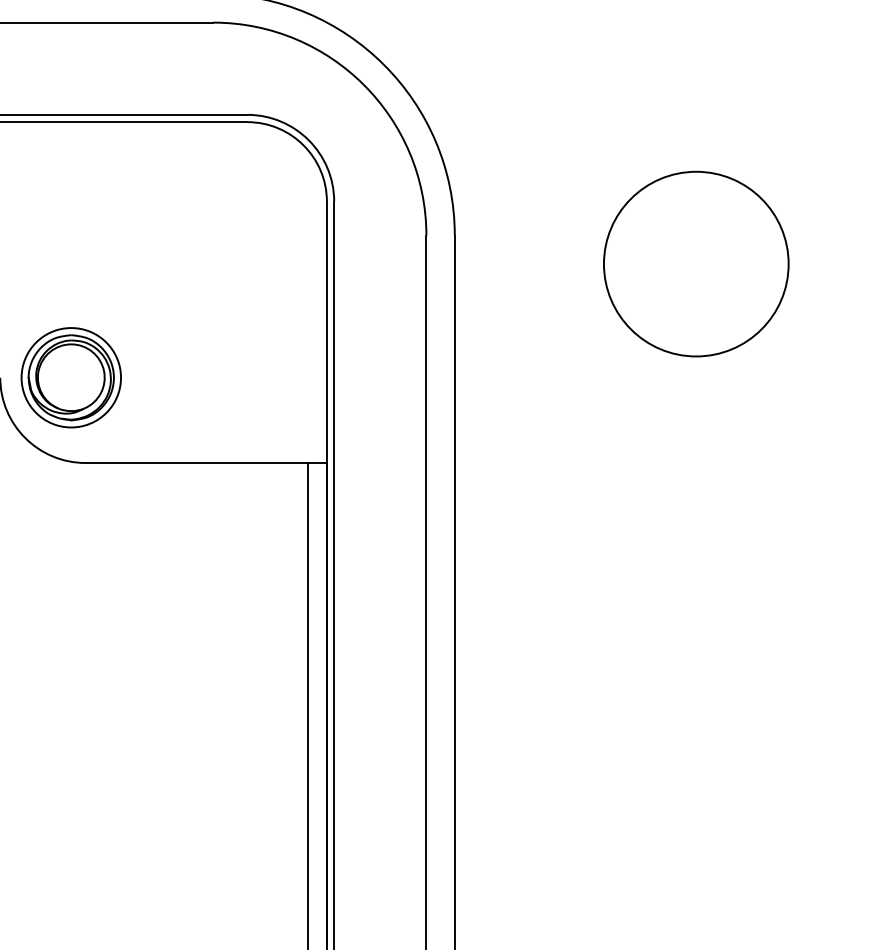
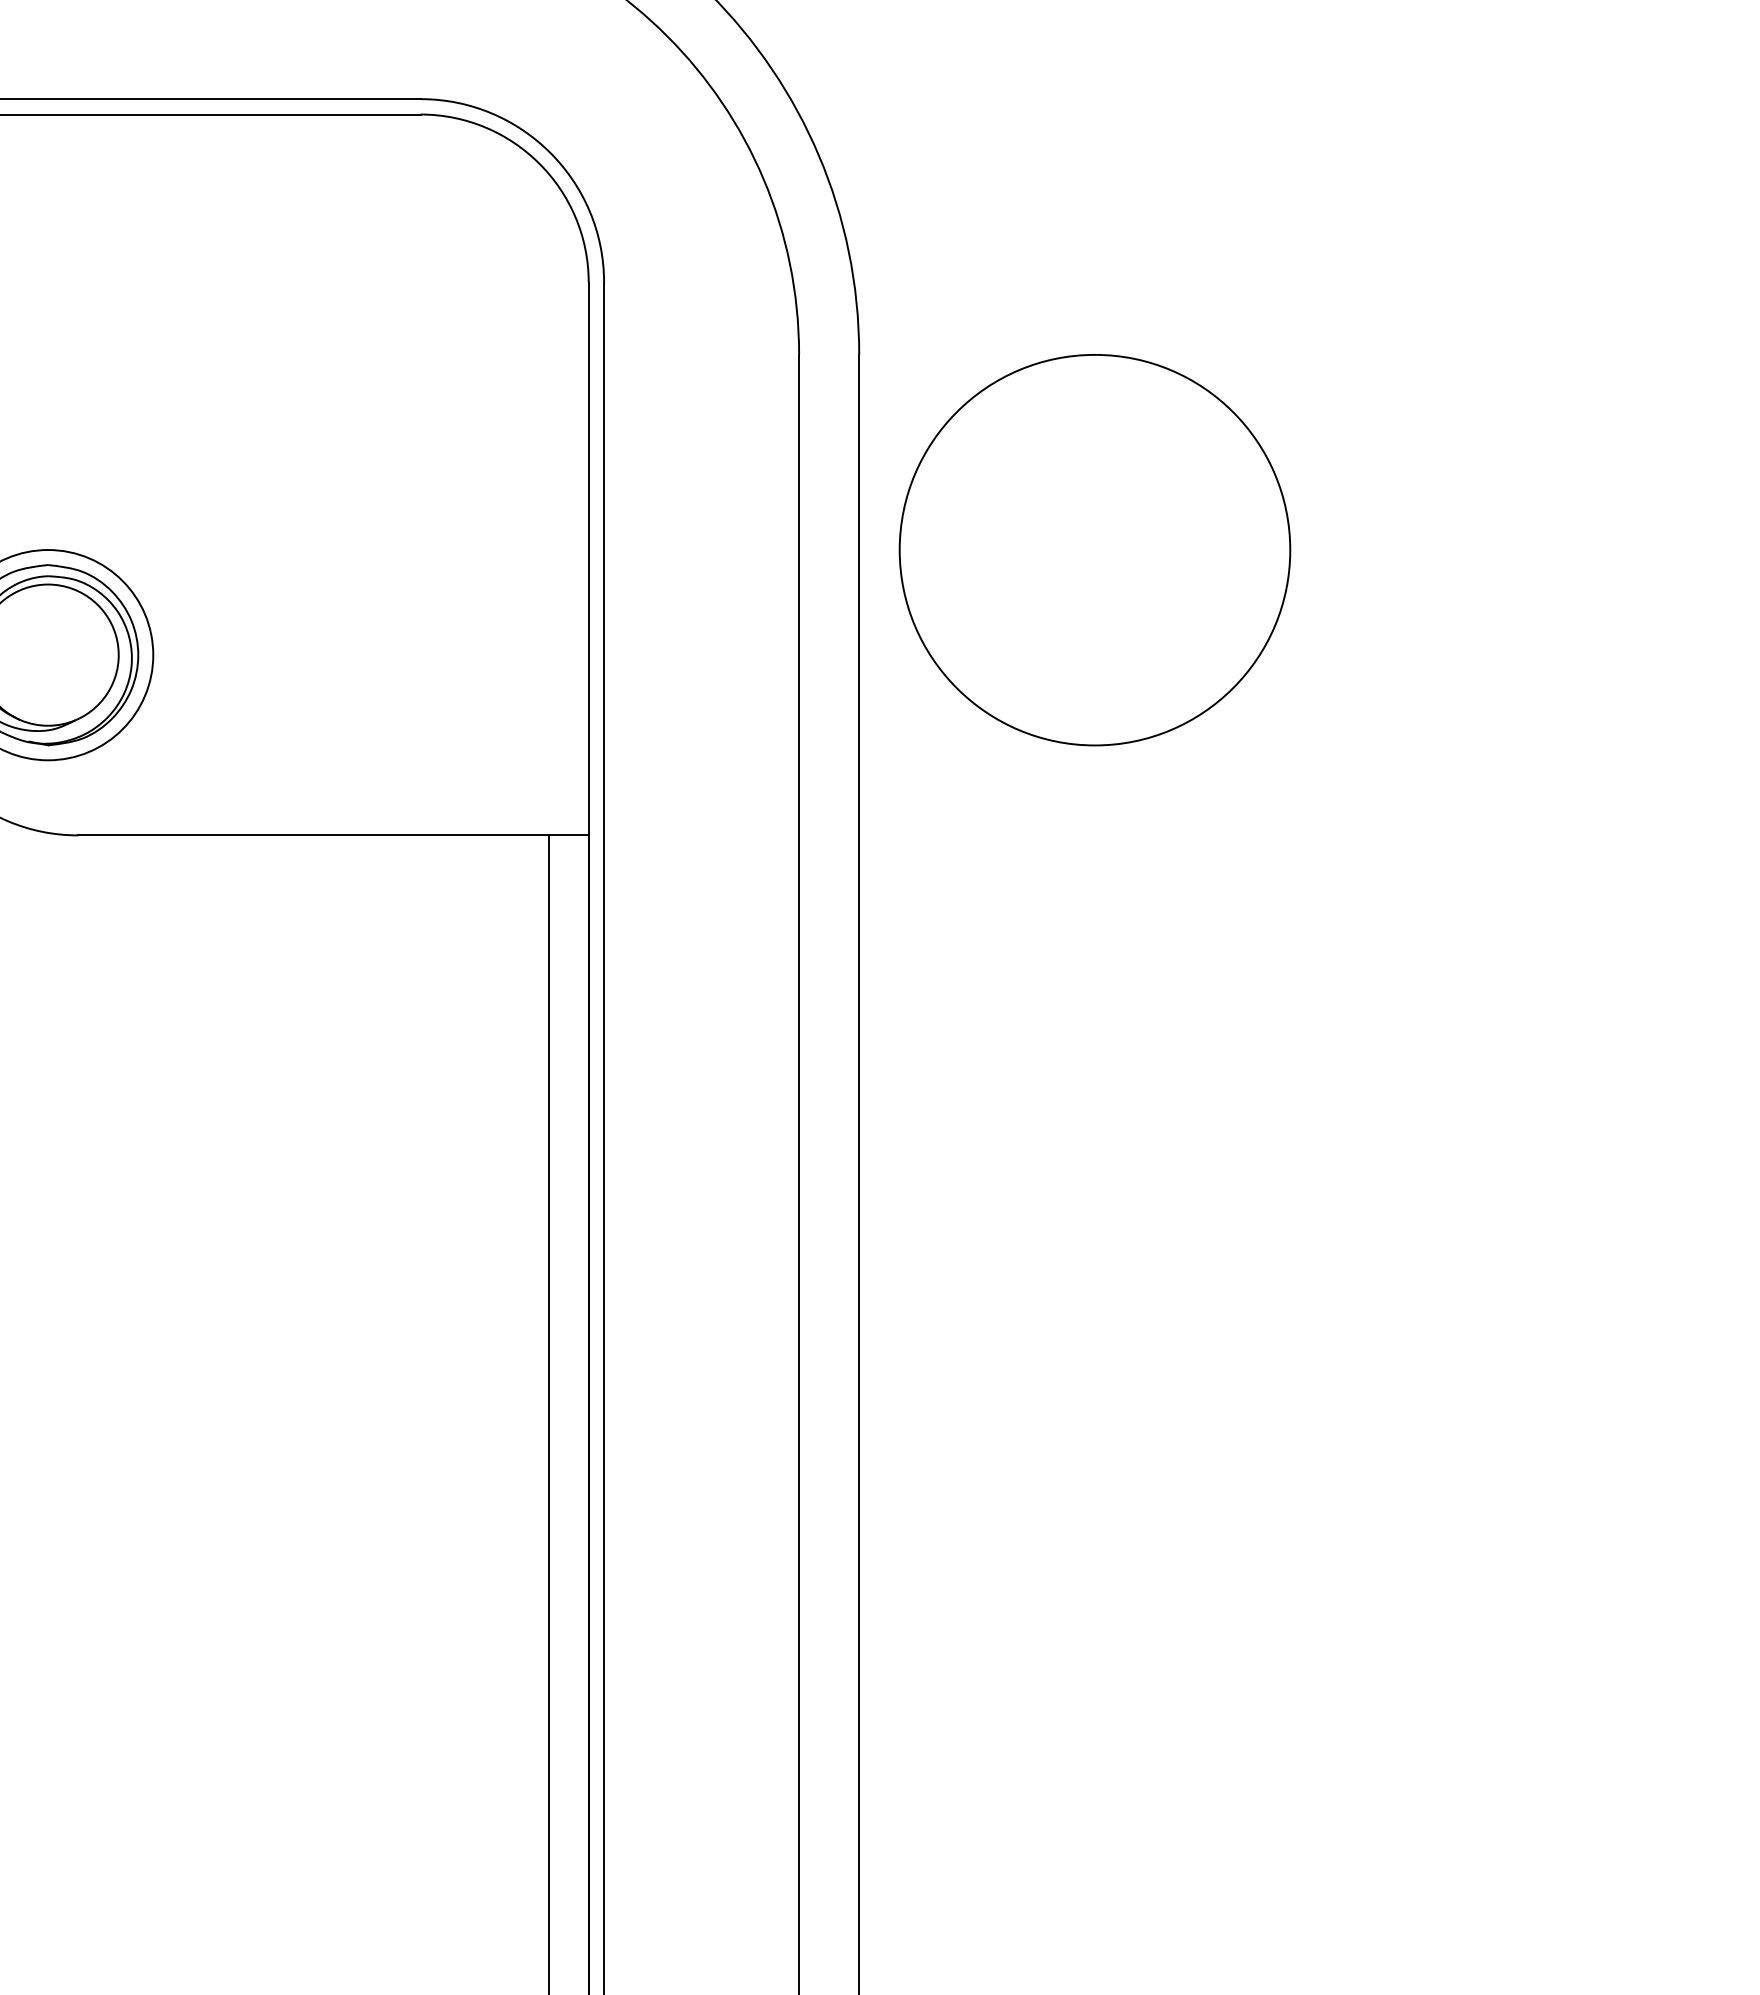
circle: (696, 263) -> (1095, 548), moved

